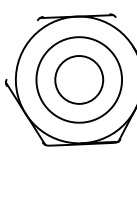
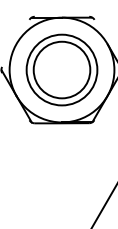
circle: (78, 79) -> (61, 69), size x1.43

